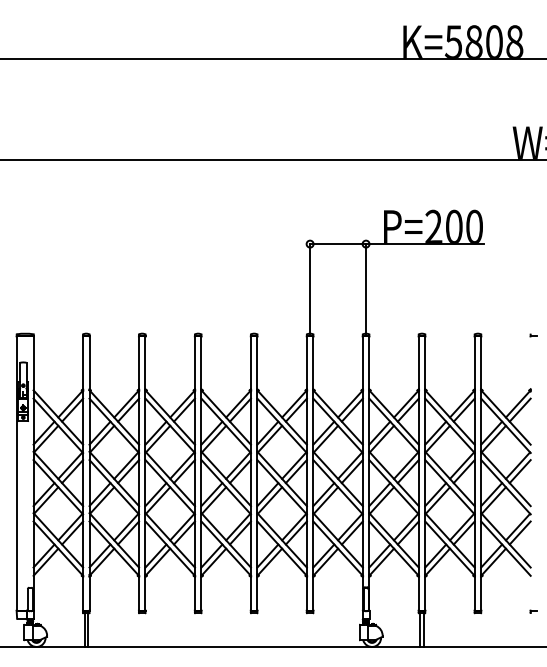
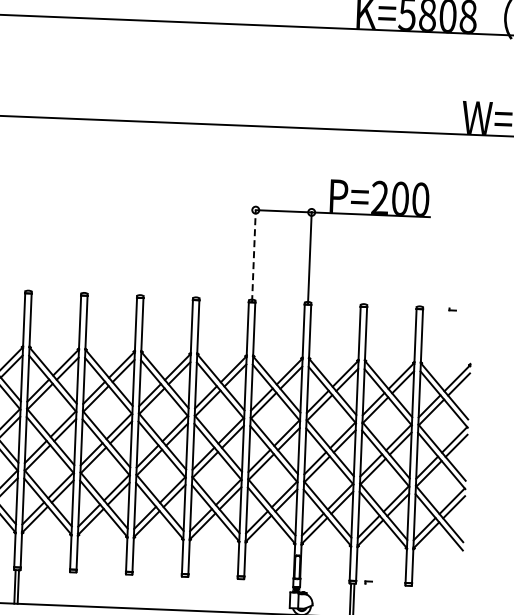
line: (310, 289) -> (254, 255), solid -> dashed
part: (533, 335) -> (452, 309), moved
part: (533, 611) -> (368, 582), moved

